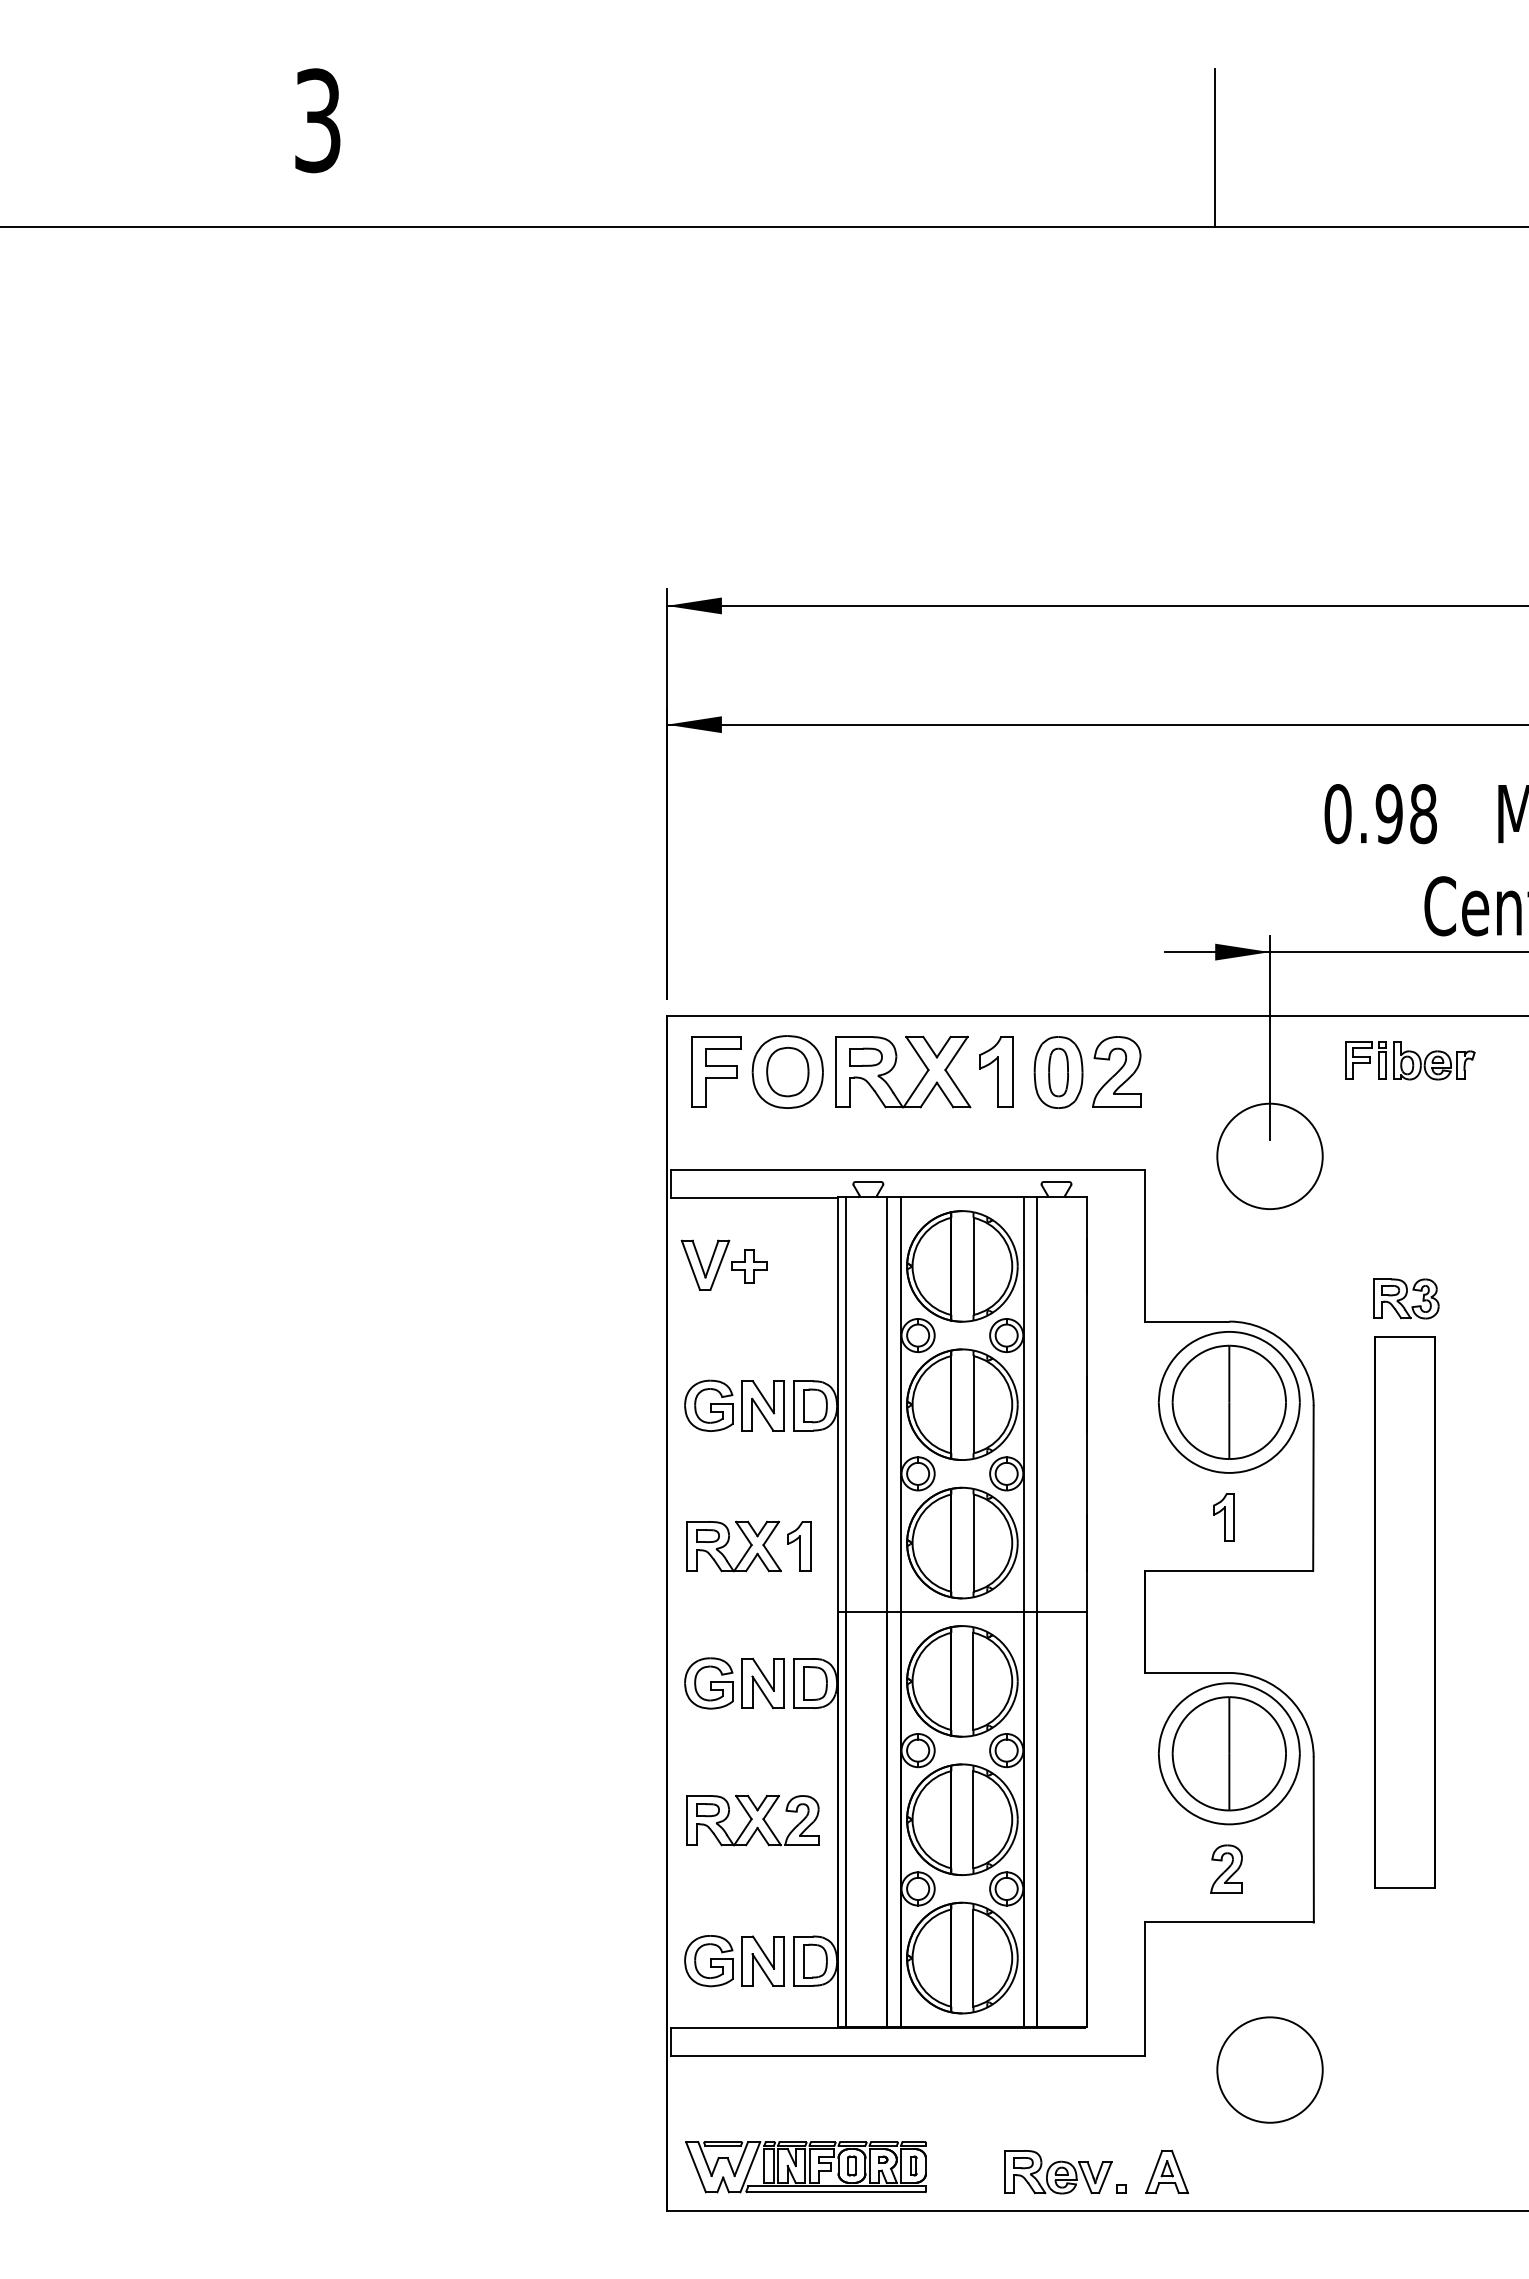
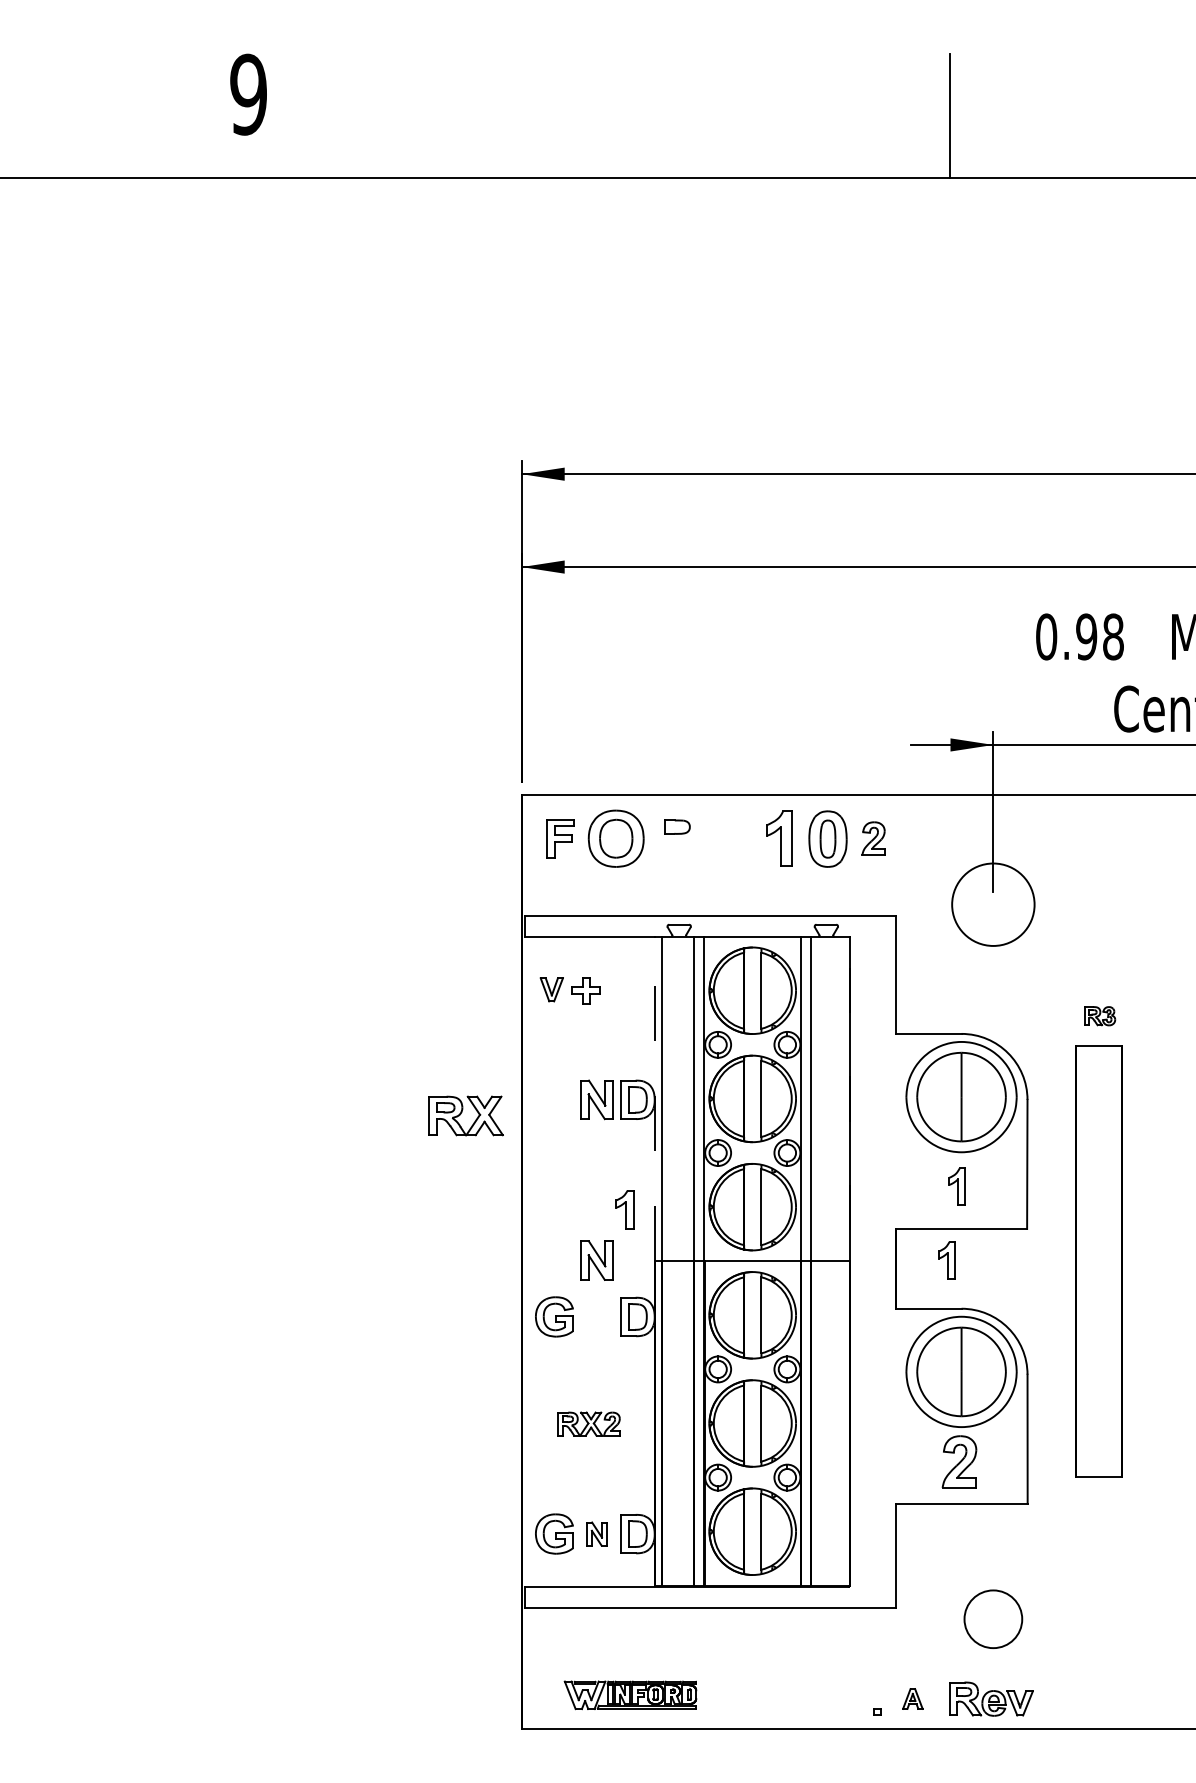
text: (317, 120) -> (248, 94), 3 -> 9
part: (1410, 1060) -> (1103, 829), removed
part: (894, 1067) -> (699, 835), removed
part: (716, 1071) -> (560, 838), size x0.7
part: (1116, 1071) -> (873, 838), size x0.6
part: (705, 1264) -> (551, 989), size x0.6
part: (1406, 1298) -> (1100, 1015), size x0.6
line: (837, 1404) -> (655, 1098), solid -> dashed
part: (708, 1405) -> (554, 1099), removed
part: (727, 1544) -> (461, 1114), moved
part: (1210, 1611) -> (946, 1260), added
part: (762, 1683) -> (596, 1260), moved
part: (752, 1820) -> (588, 1424), size x0.6
part: (1226, 1868) -> (959, 1461), size x1.4
part: (762, 1960) -> (596, 1533), size x0.6
circle: (1269, 2069) -> (992, 1618), size x0.7
part: (805, 2167) -> (630, 1695), size x0.7
part: (1166, 2171) -> (912, 1698), size x0.6
part: (1058, 2172) -> (991, 1699), moved

